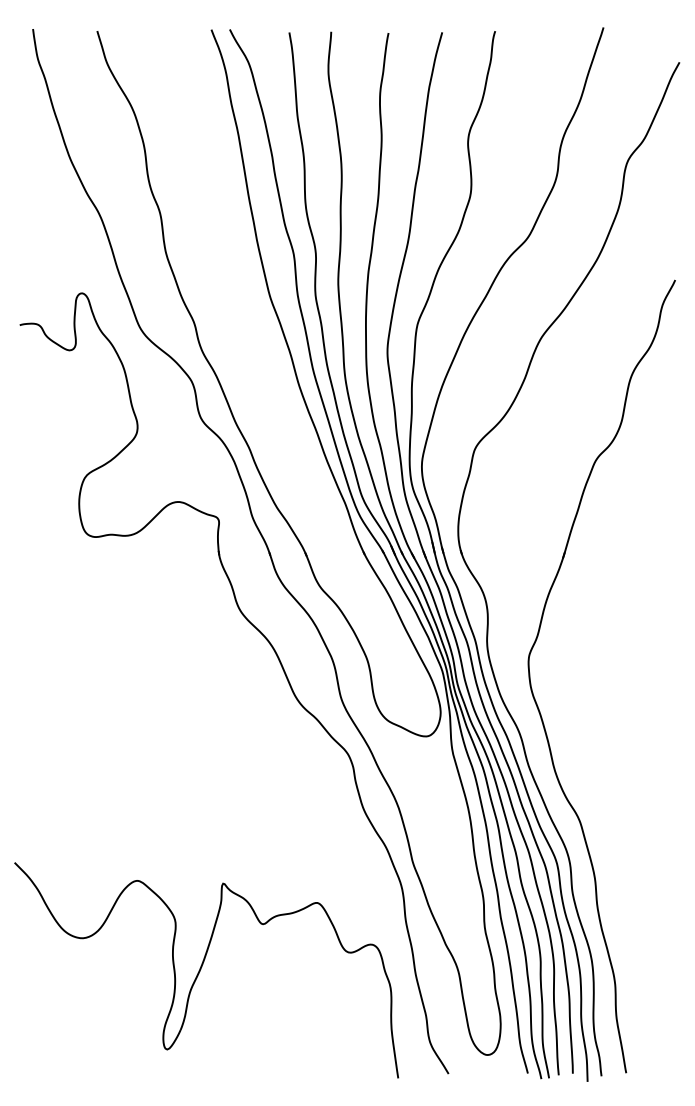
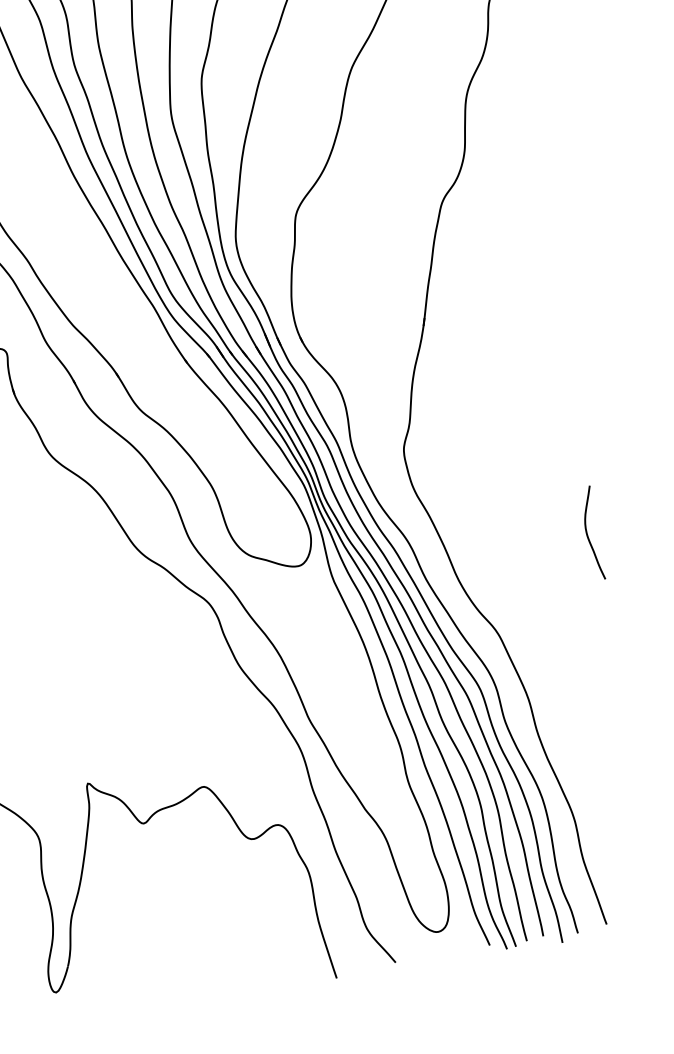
curve: (667, 751) -> (588, 533), added

